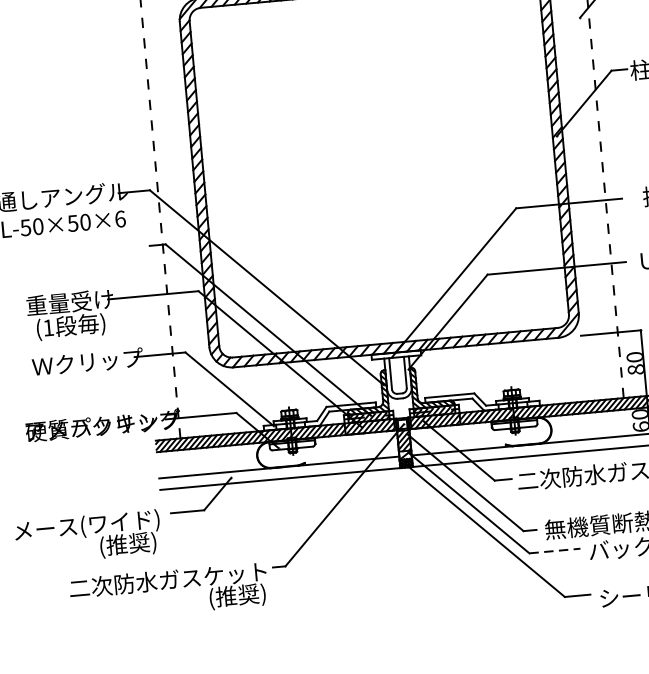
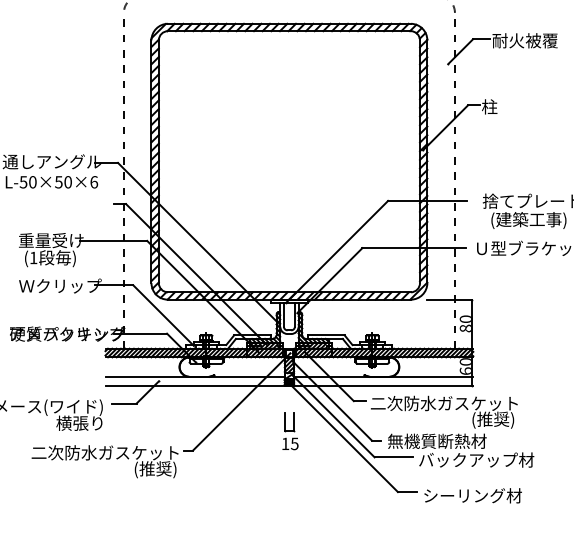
part: (413, 528) -> (290, 431), added
text: (130, 543) -> (79, 423), (推奨) -> 横張り
line: (556, 551) -> (394, 457), dashed -> solid

